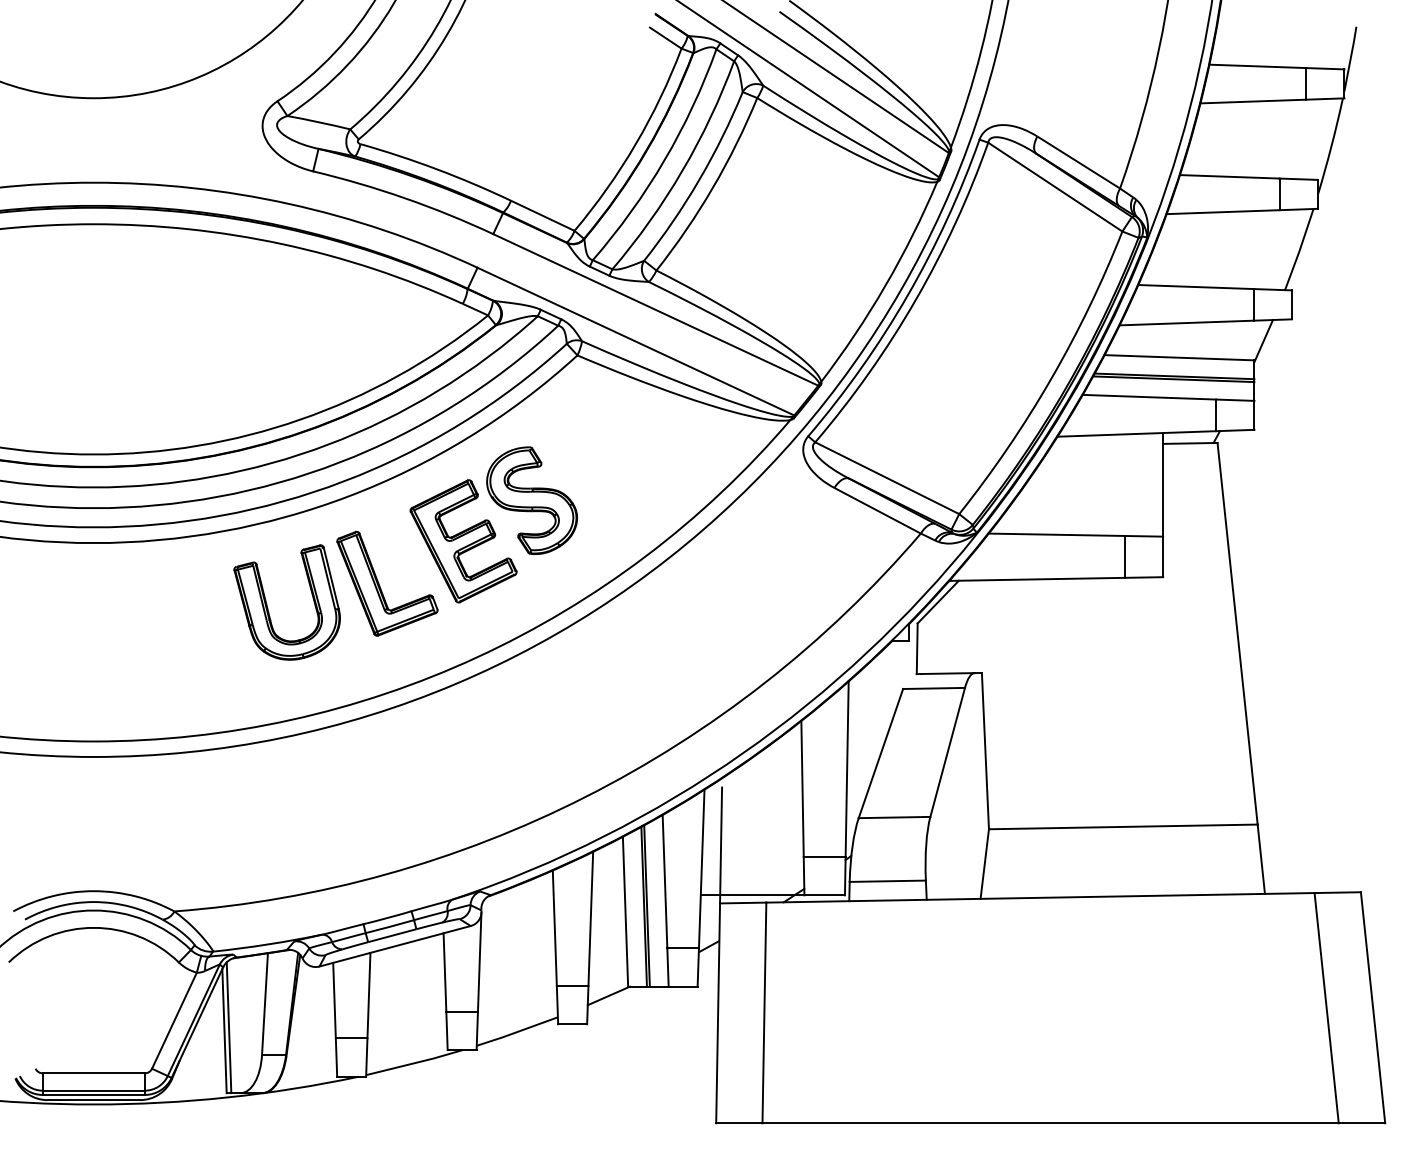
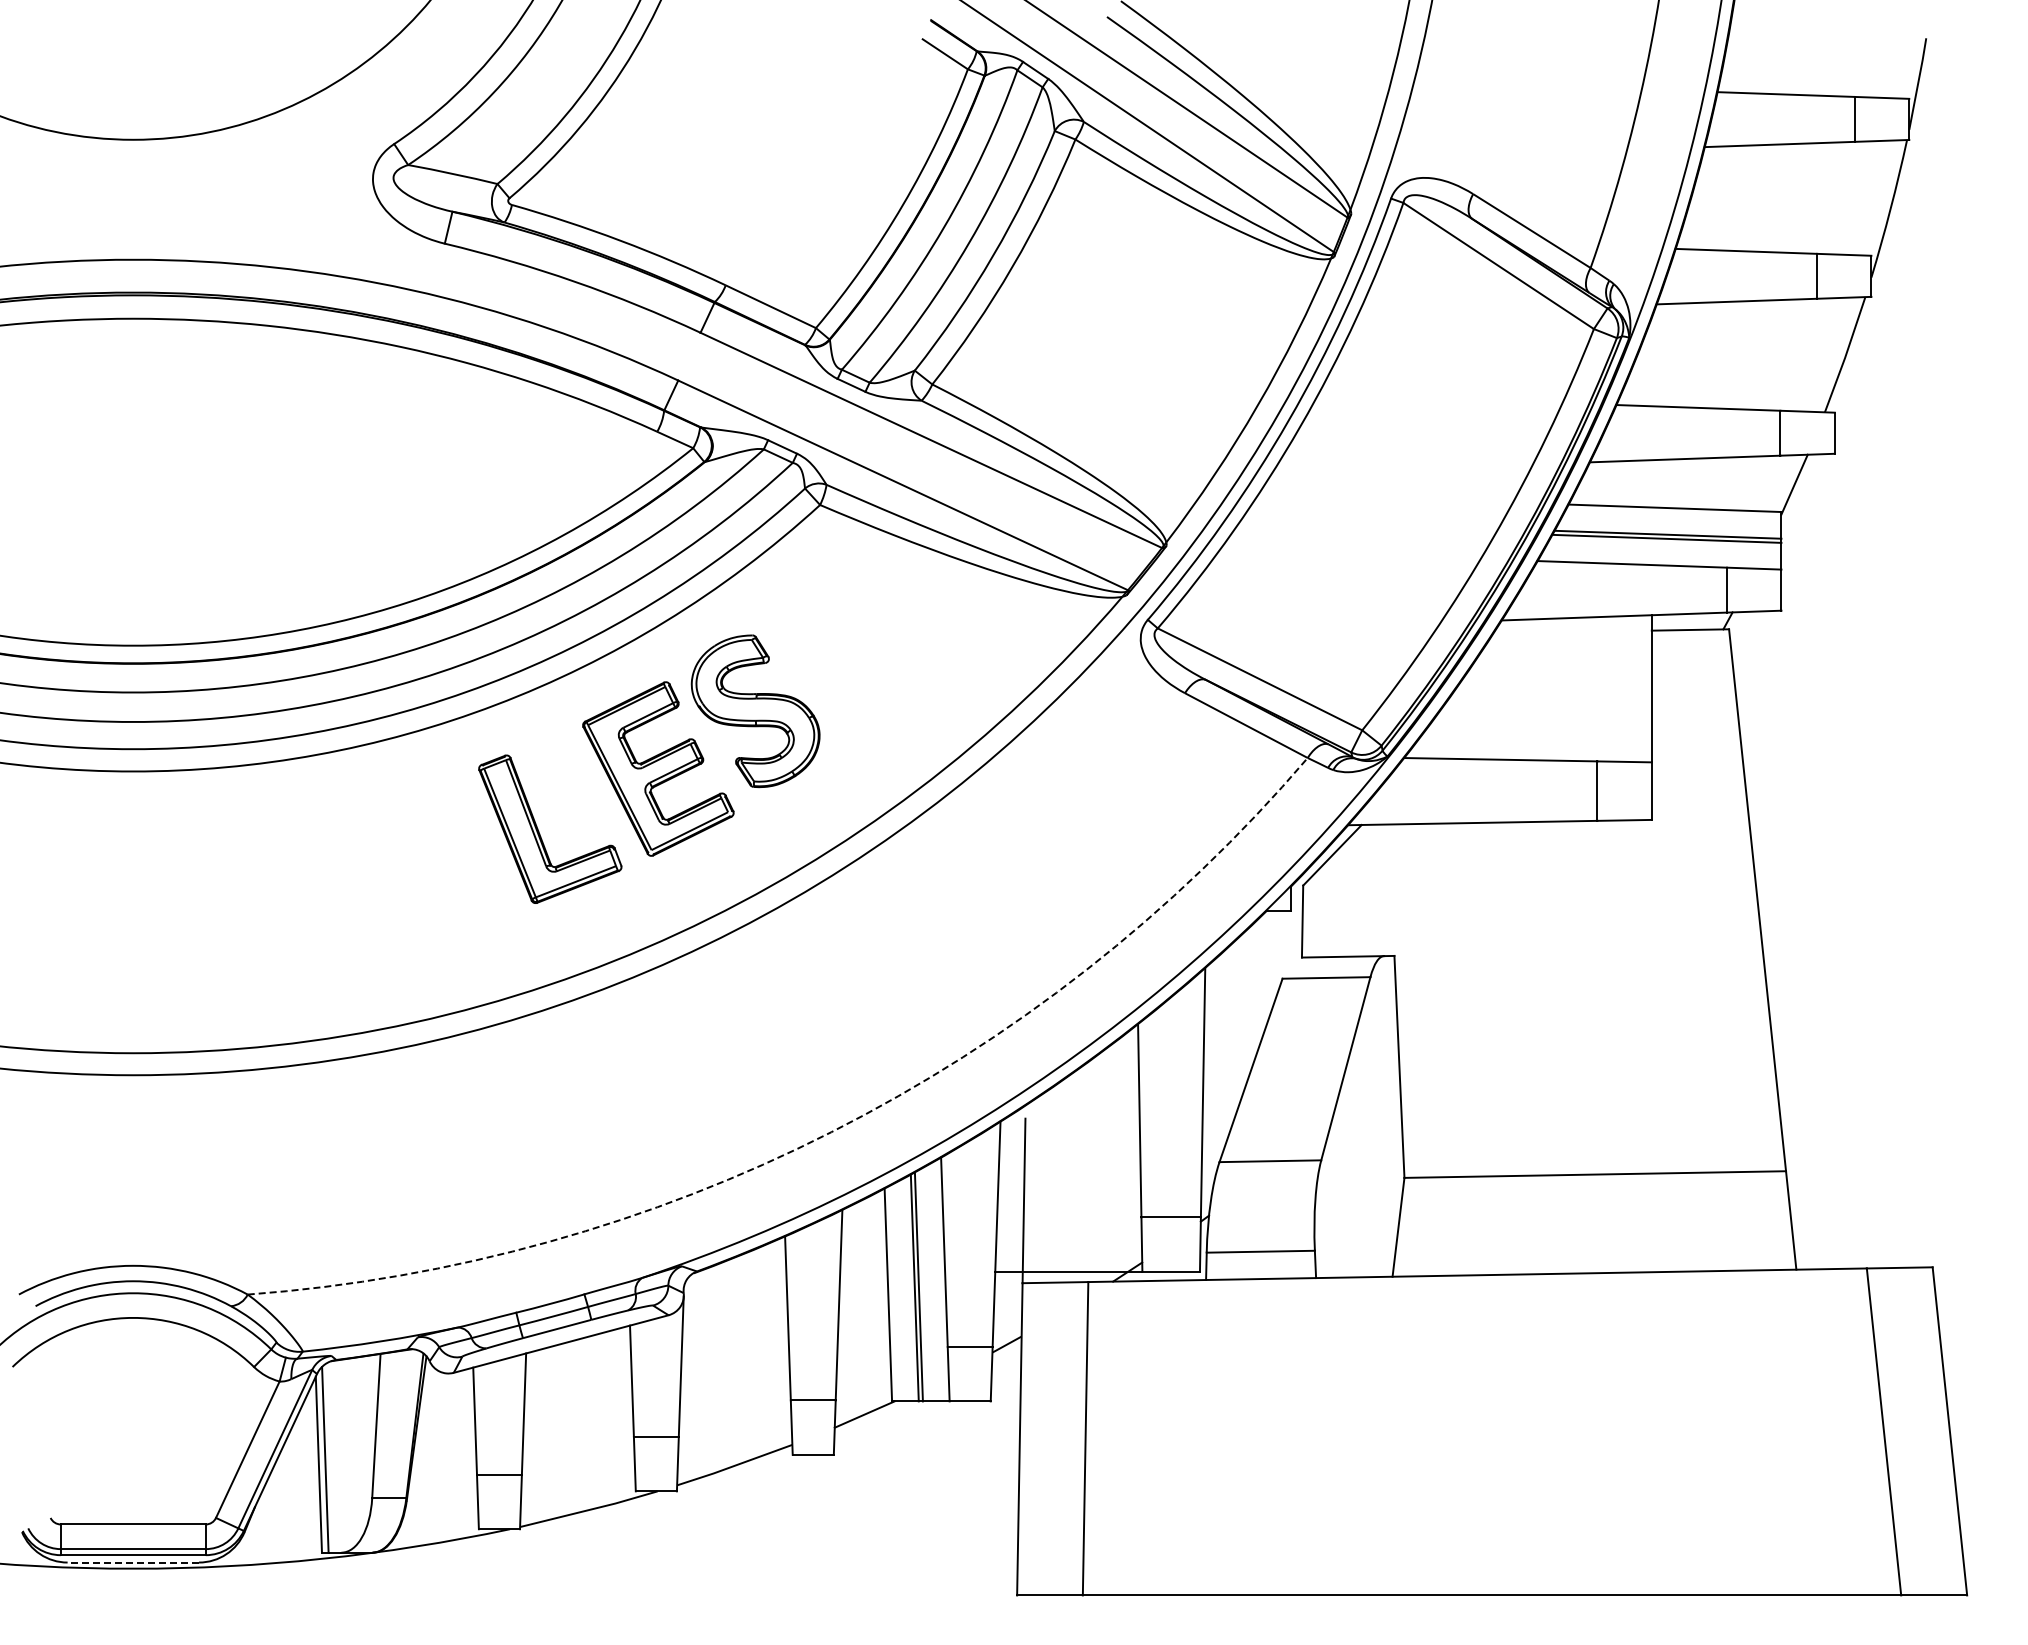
part: (267, 607) -> (380, 862), removed
arc: (585, 797) -> (831, 1132), solid -> dashed
line: (93, 1100) -> (133, 1562), solid -> dashed

